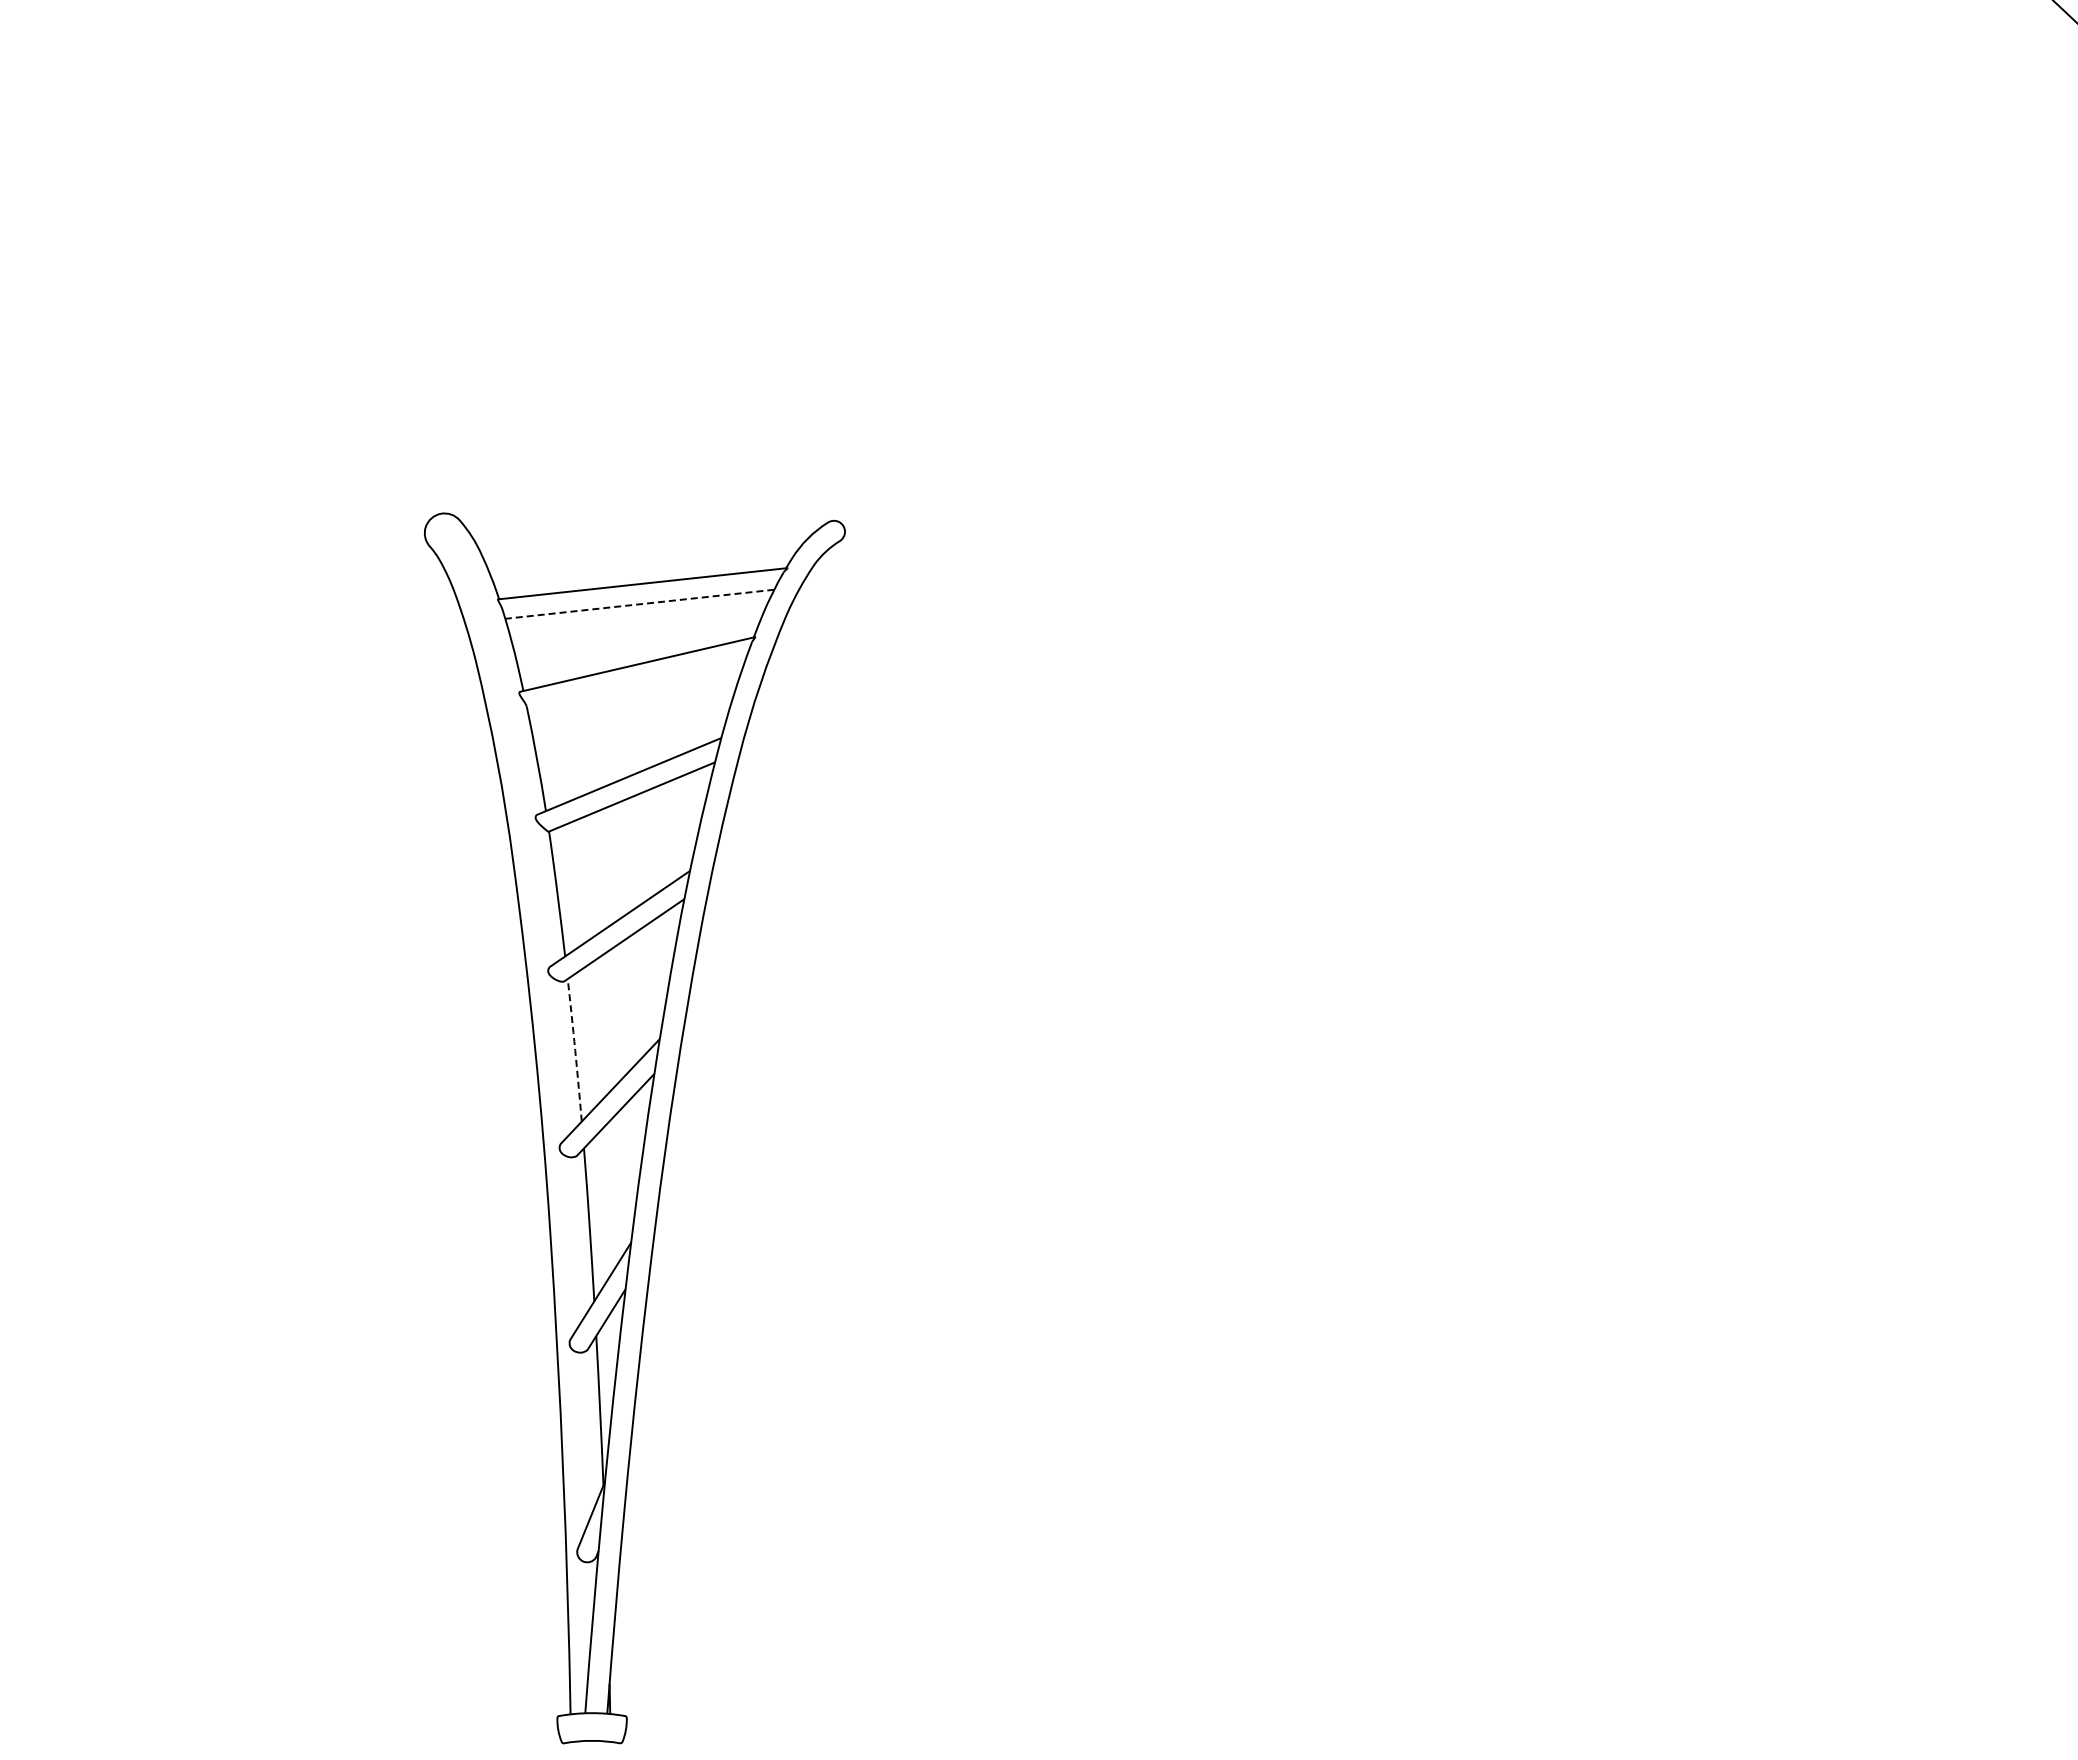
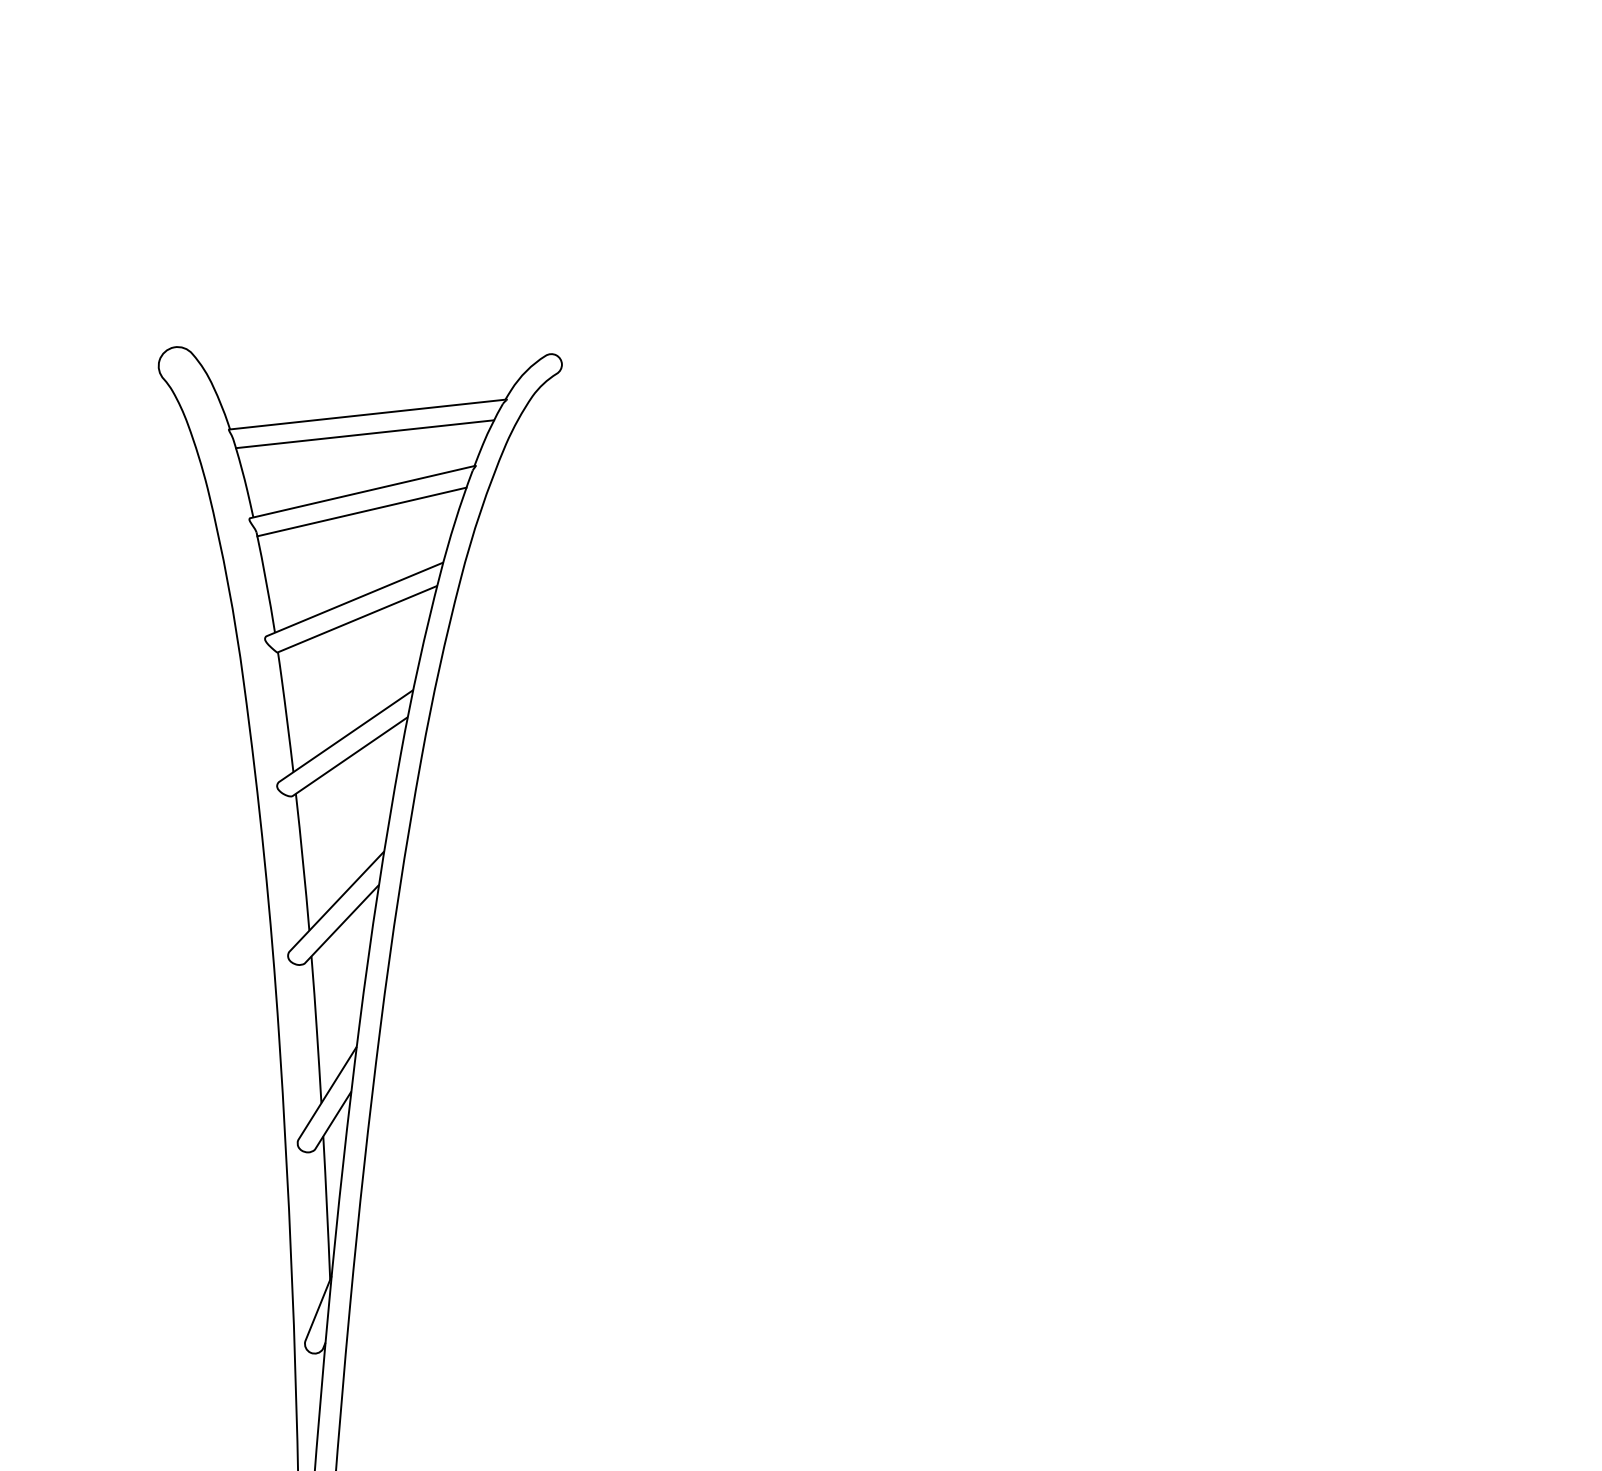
line: (639, 604) -> (364, 434), dashed -> solid
line: (636, 684) -> (361, 511), added
line: (575, 1050) -> (303, 862), dashed -> solid

